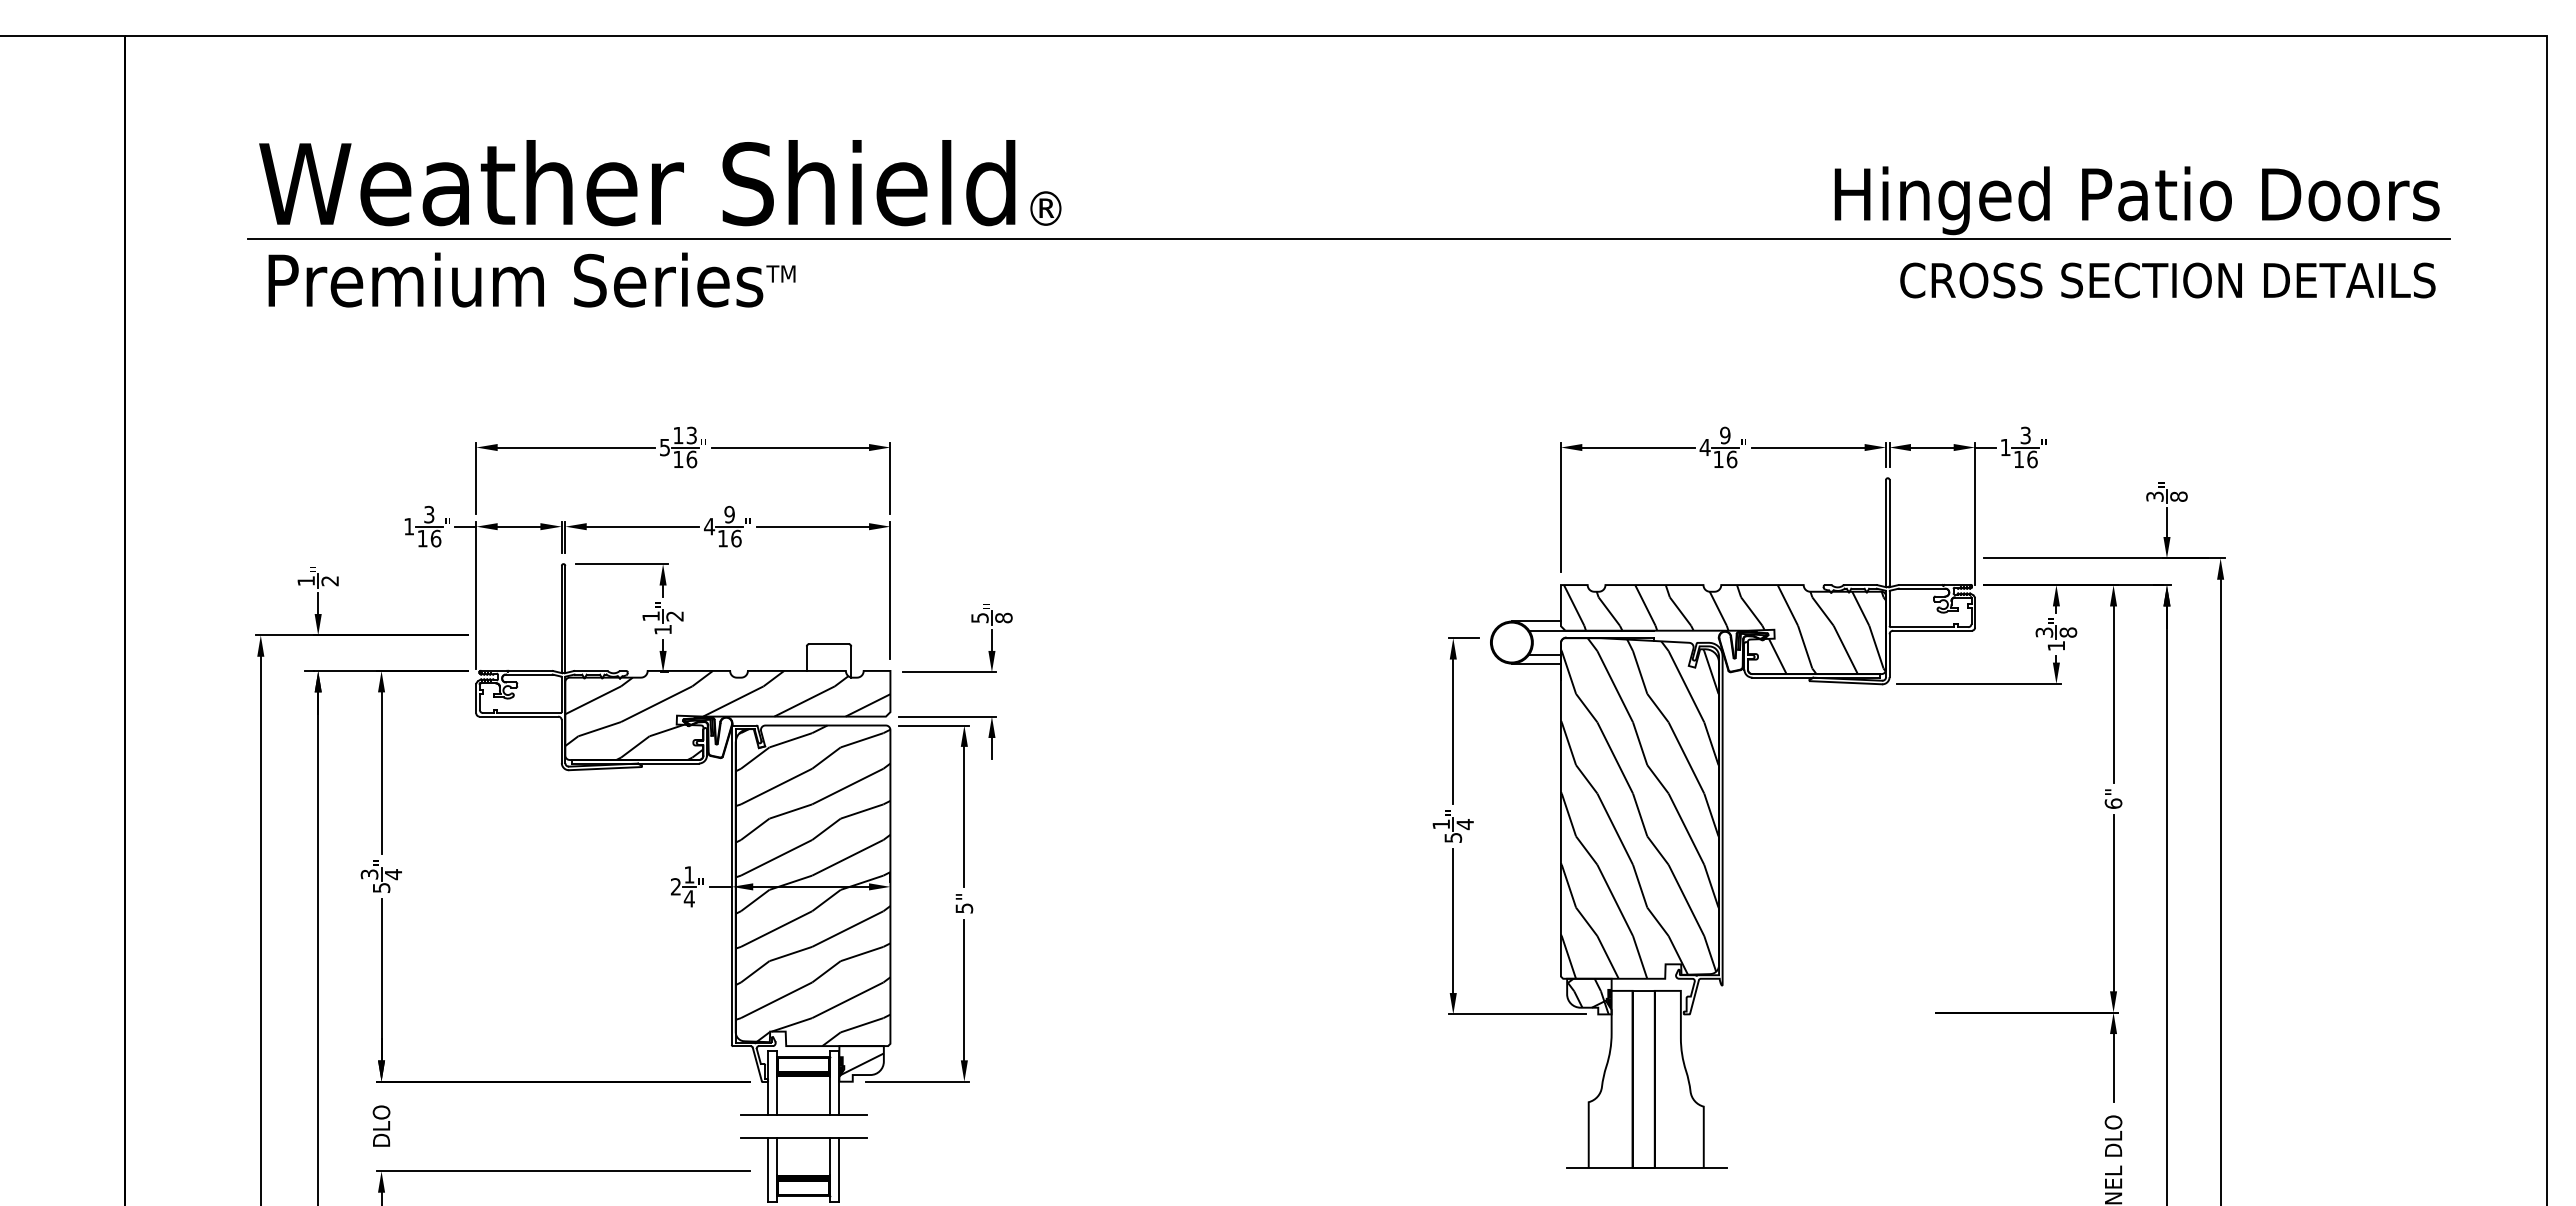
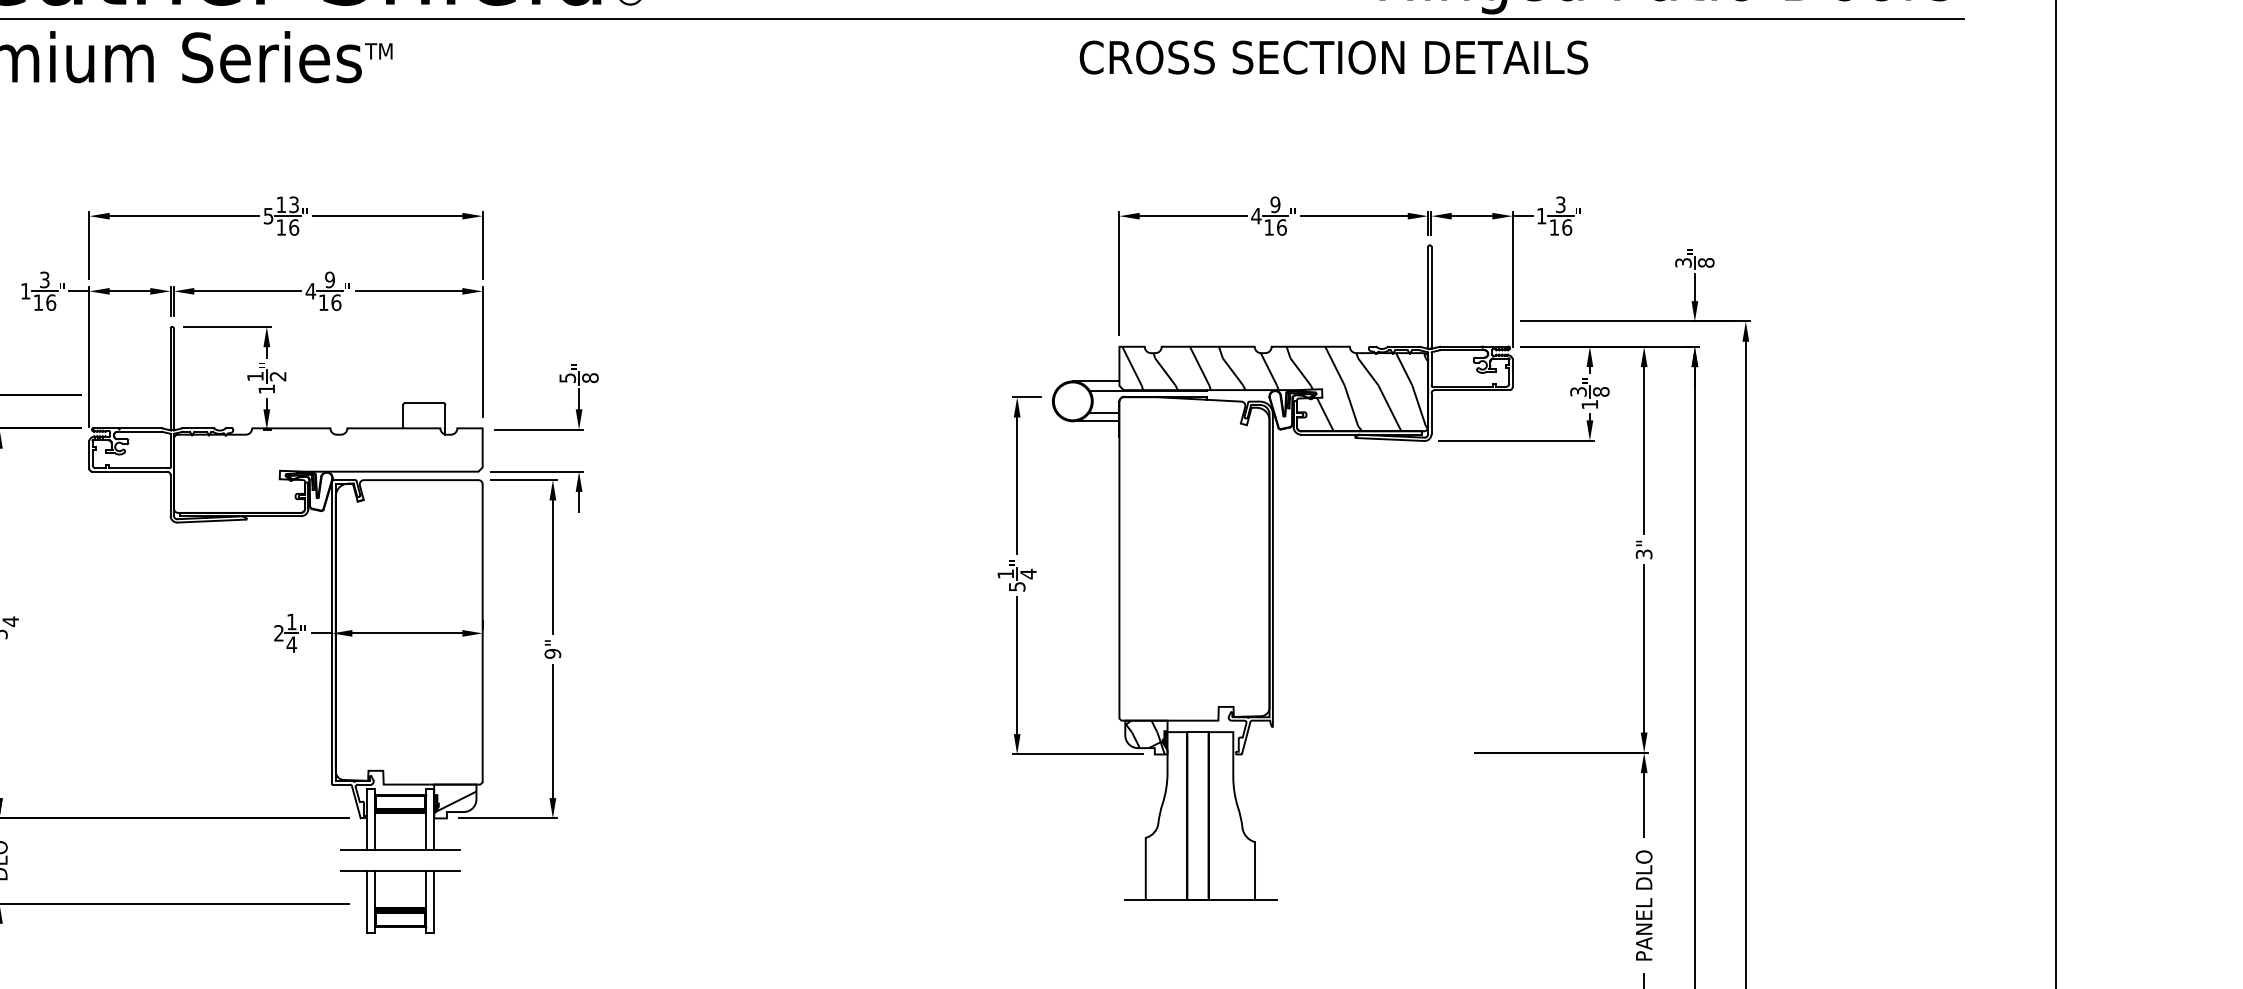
text: (2167, 280) -> (1333, 57), moved
hatch: (727, 715) -> (327, 470), removed
text: (2113, 803) -> (1644, 554), 6" -> 3"
hatch: (1639, 808) -> (1194, 558), removed
hatch: (812, 885) -> (408, 632), removed
text: (963, 908) -> (552, 653), 5" -> 9"

